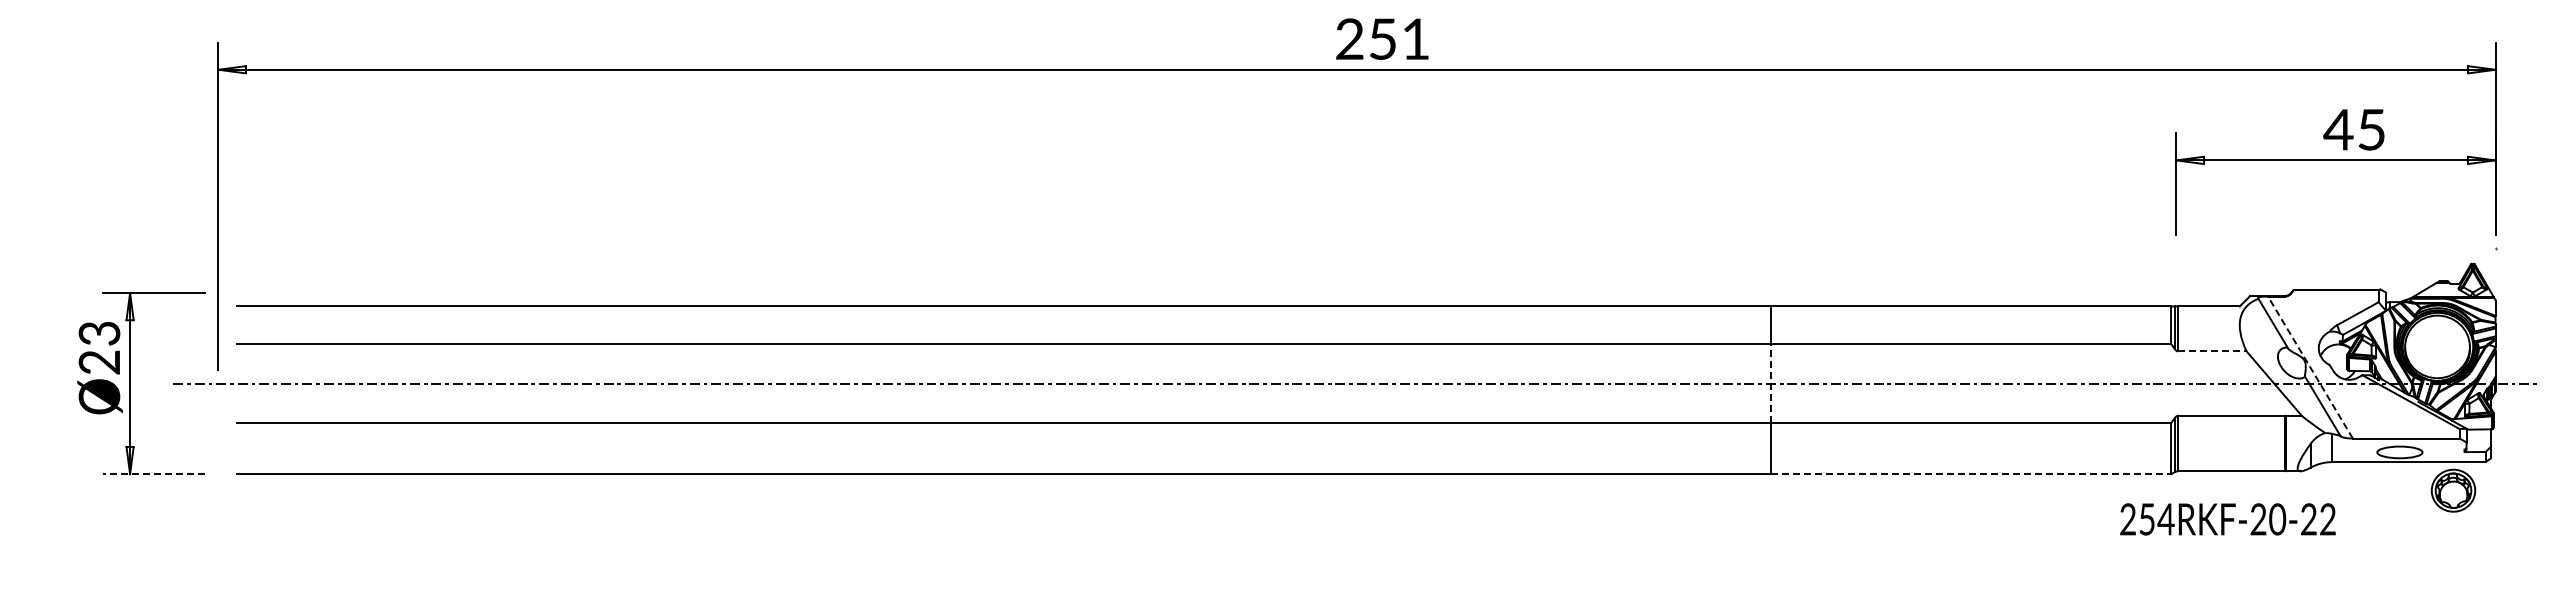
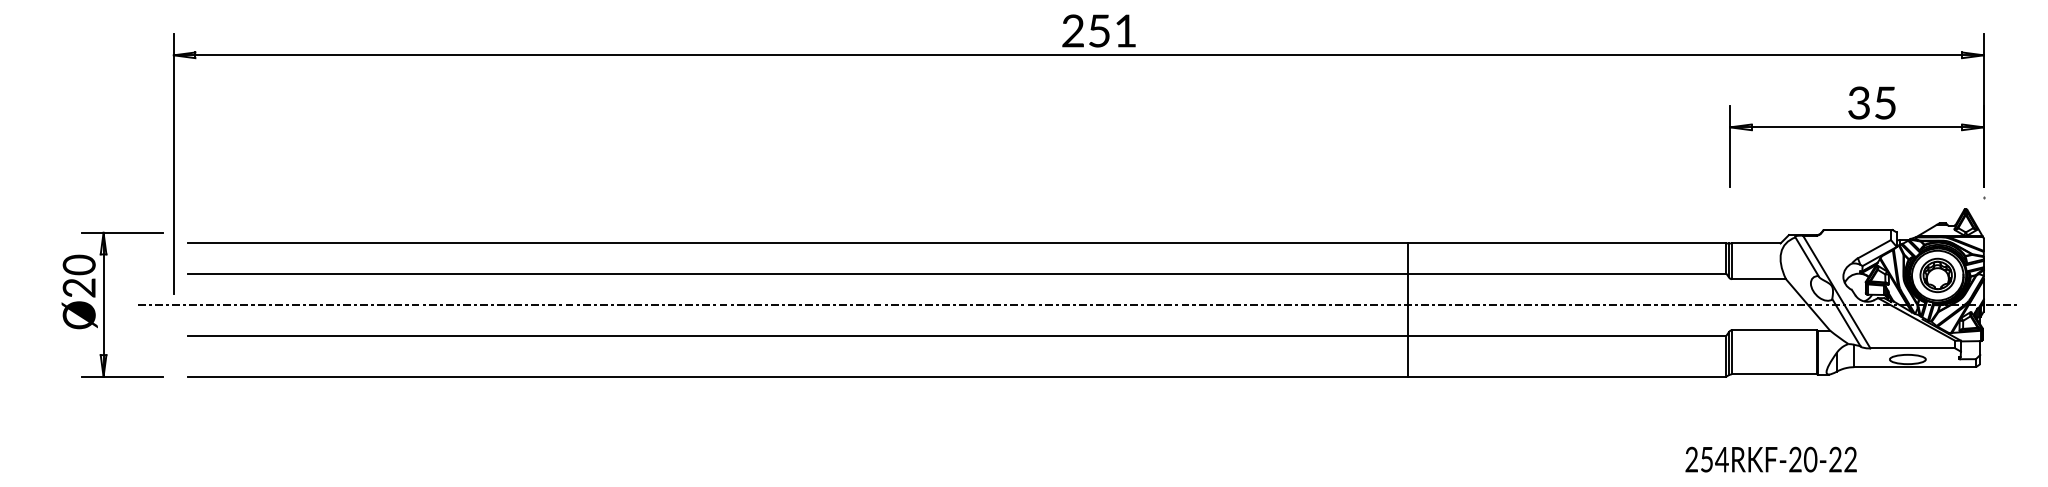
text: (2338, 129) -> (1859, 102), 45 -> 35
text: (99, 333) -> (79, 264), Ø23 -> Ø20
line: (2212, 351) -> (1758, 279), dashed -> solid
line: (2310, 367) -> (1836, 291), dashed -> solid
line: (1771, 383) -> (1408, 304), dashed -> solid
line: (153, 474) -> (122, 377), dashed -> solid
line: (1971, 474) -> (1567, 377), dashed -> solid
part: (2453, 490) -> (1937, 275), moved
text: (2227, 519) -> (1770, 459), moved

